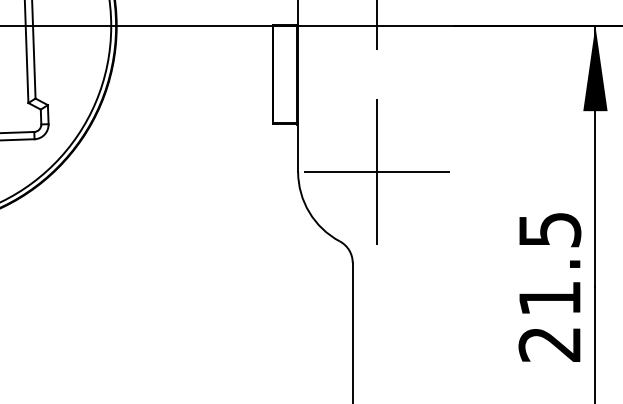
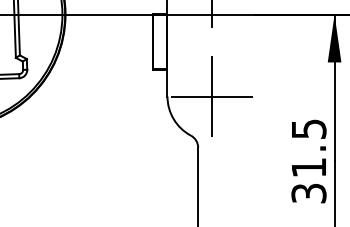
text: (549, 344) -> (308, 193), 21.5 -> 31.5

